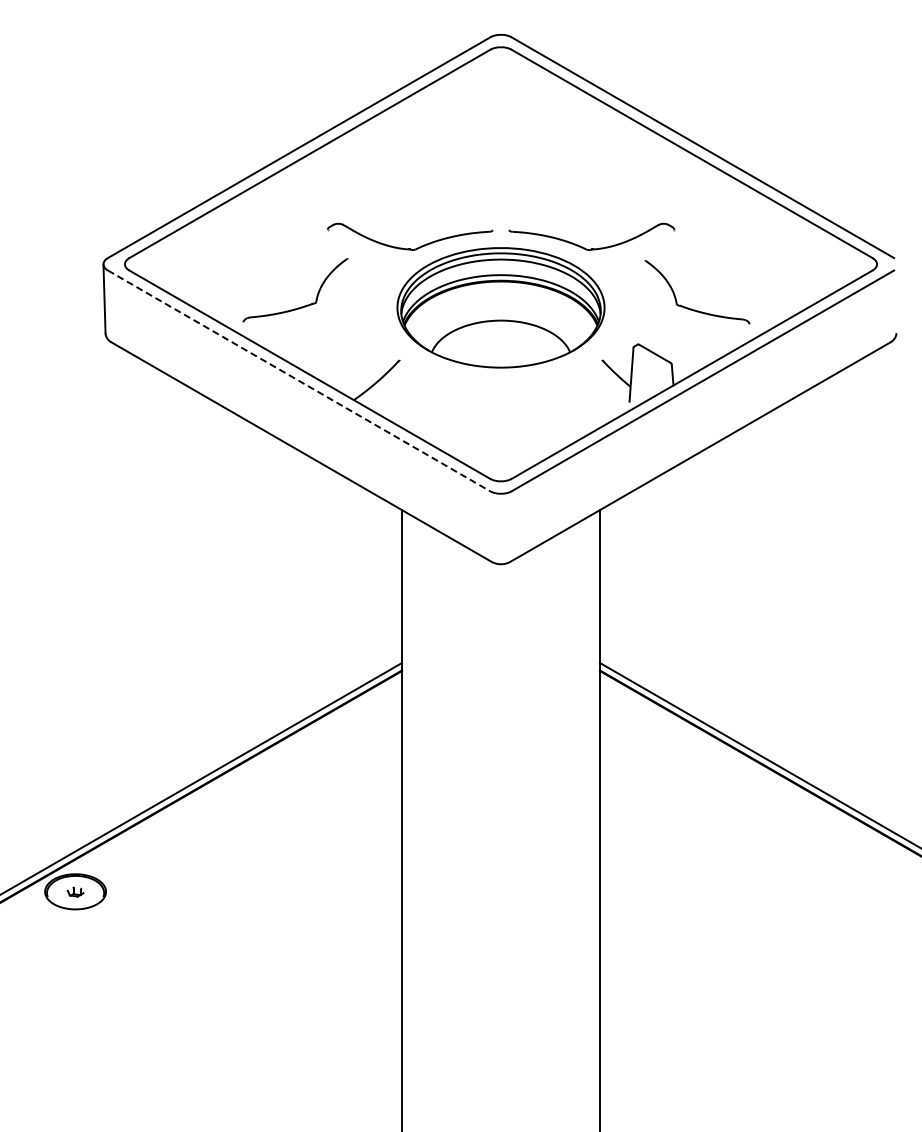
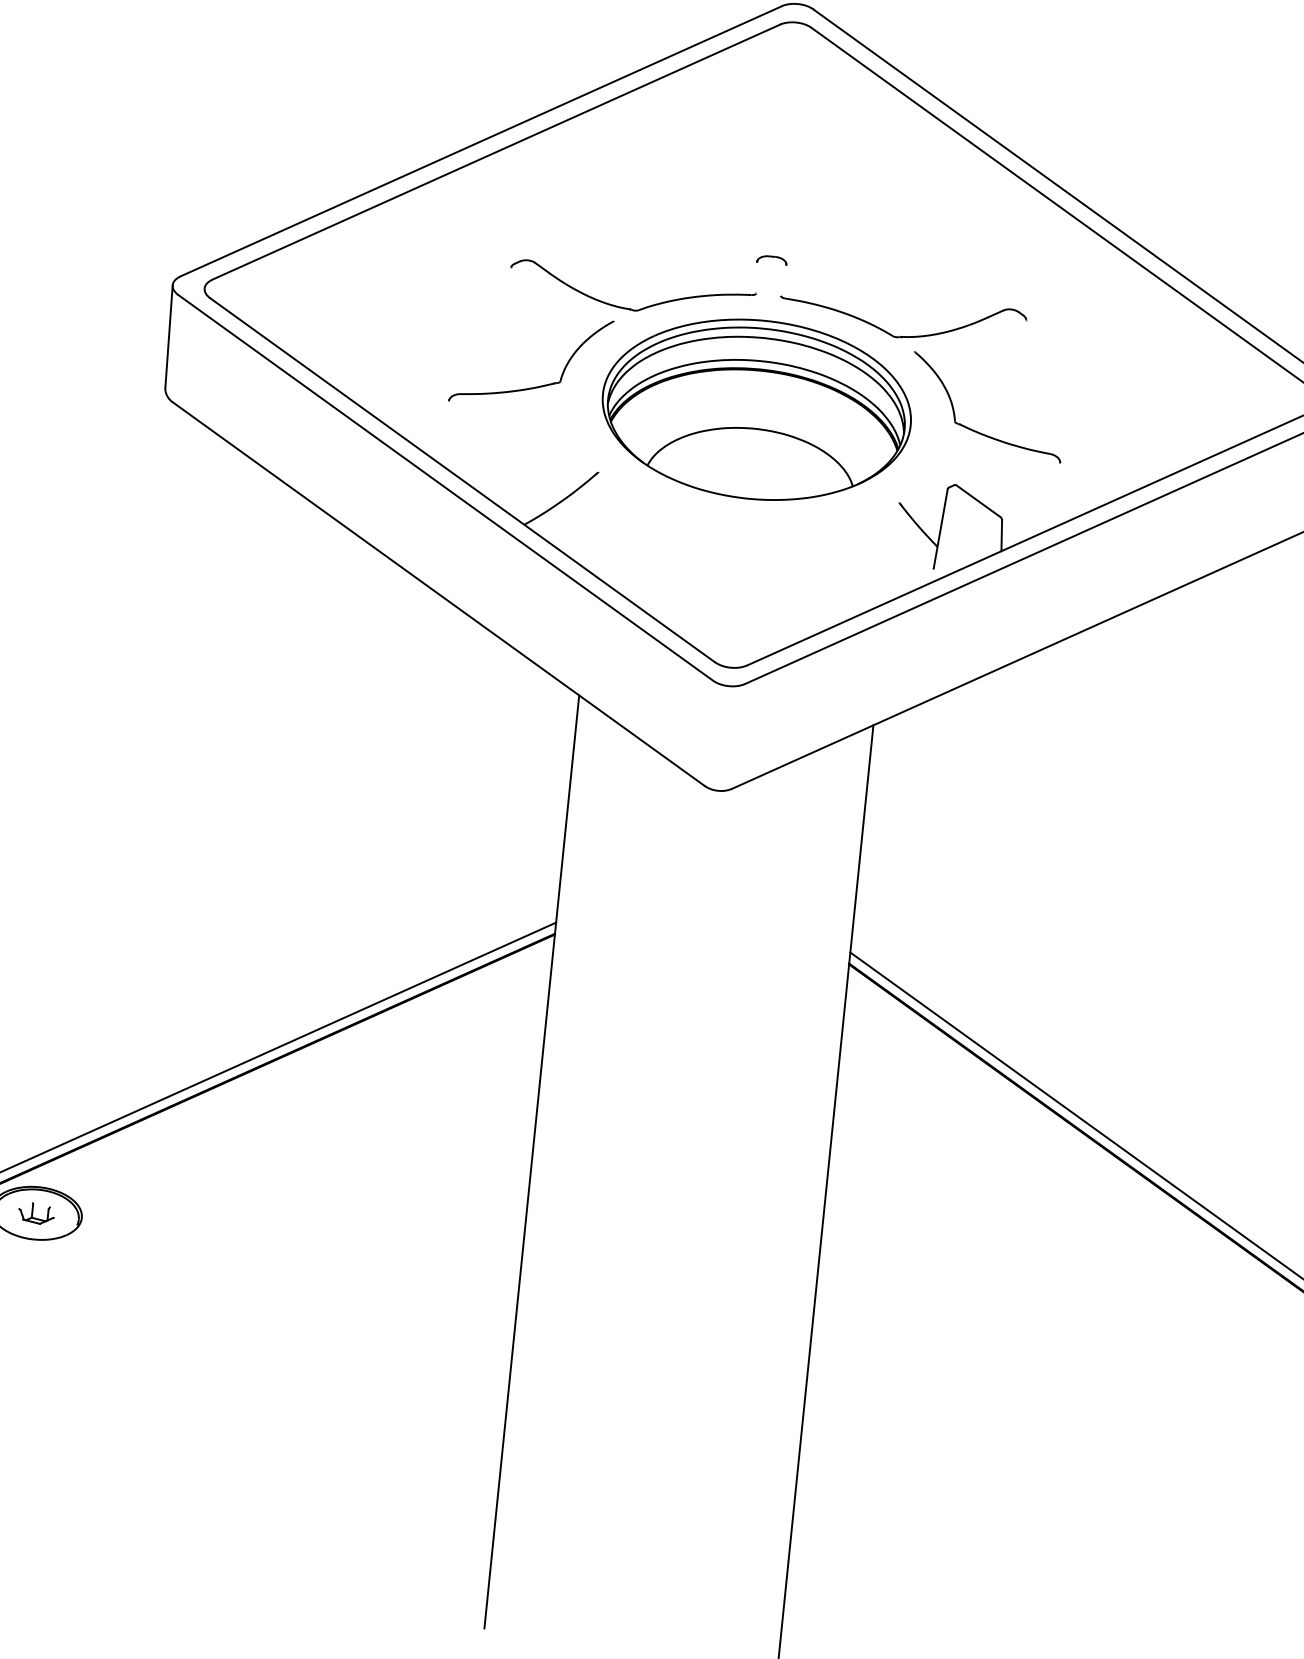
part: (500, 206) -> (771, 259), added
part: (301, 306) -> (537, 385), moved
part: (691, 308) -> (976, 430), moved
line: (299, 380) -> (446, 487), dashed -> solid
part: (75, 891) -> (36, 1212), size x1.43

